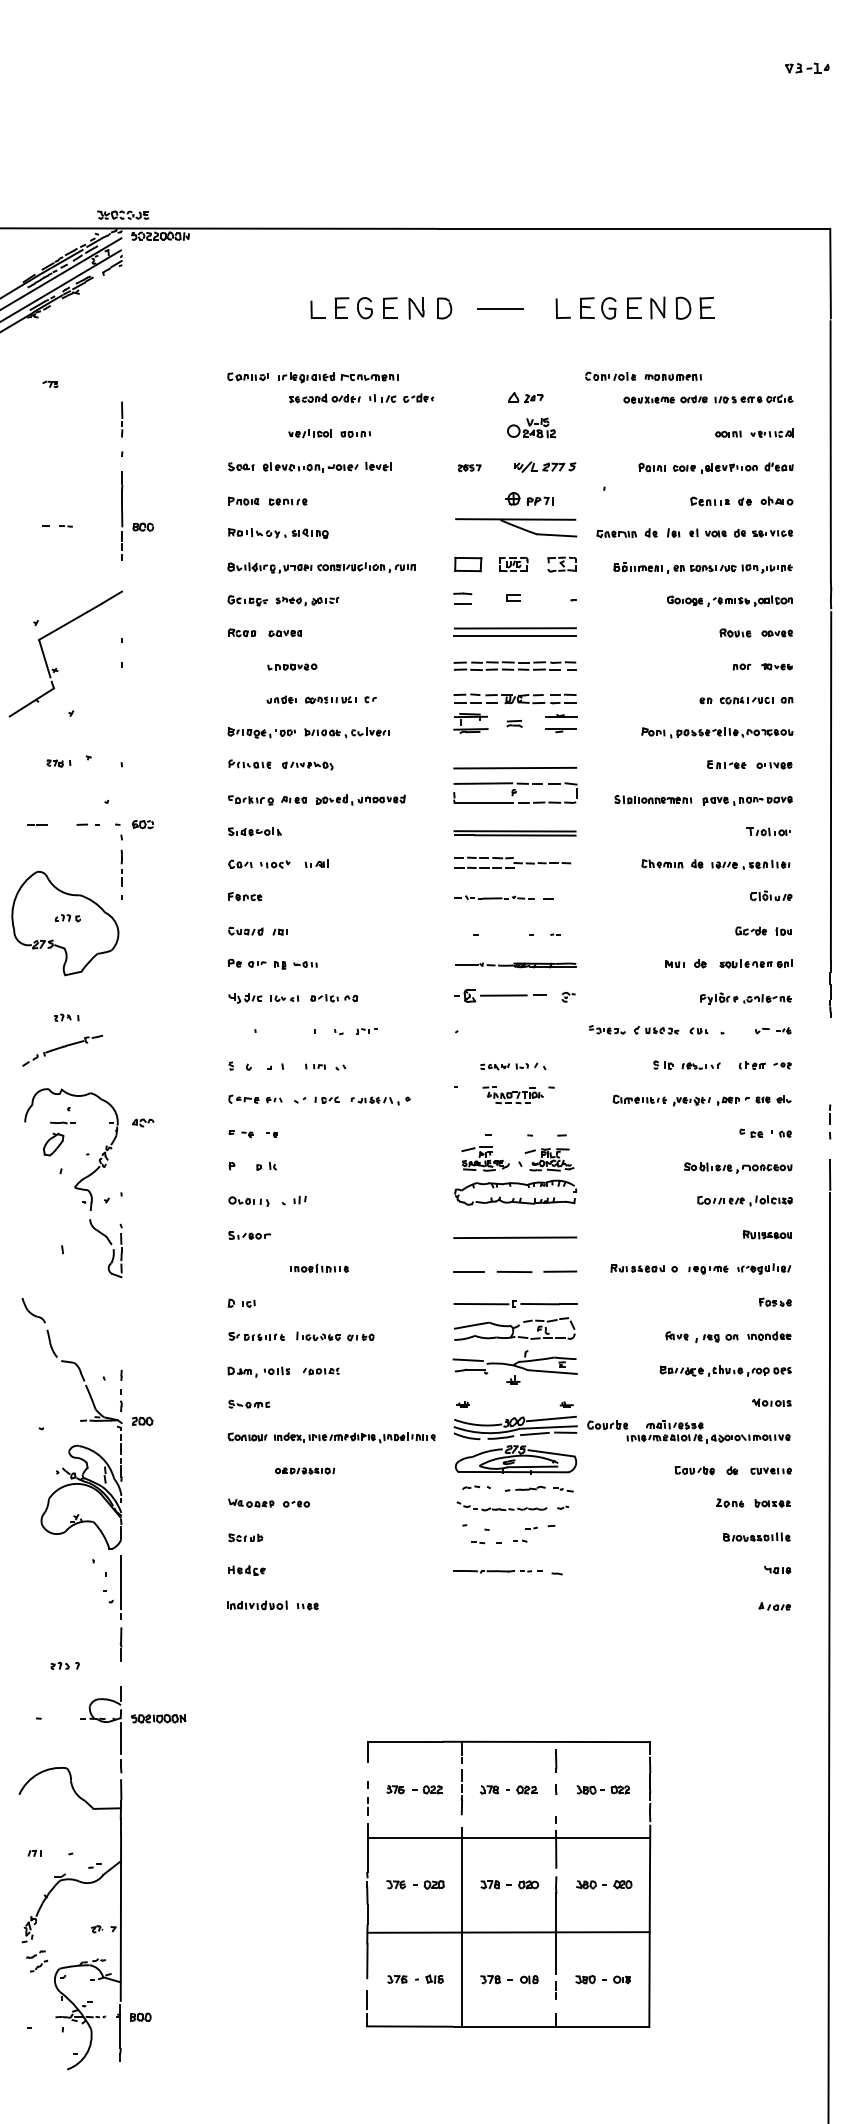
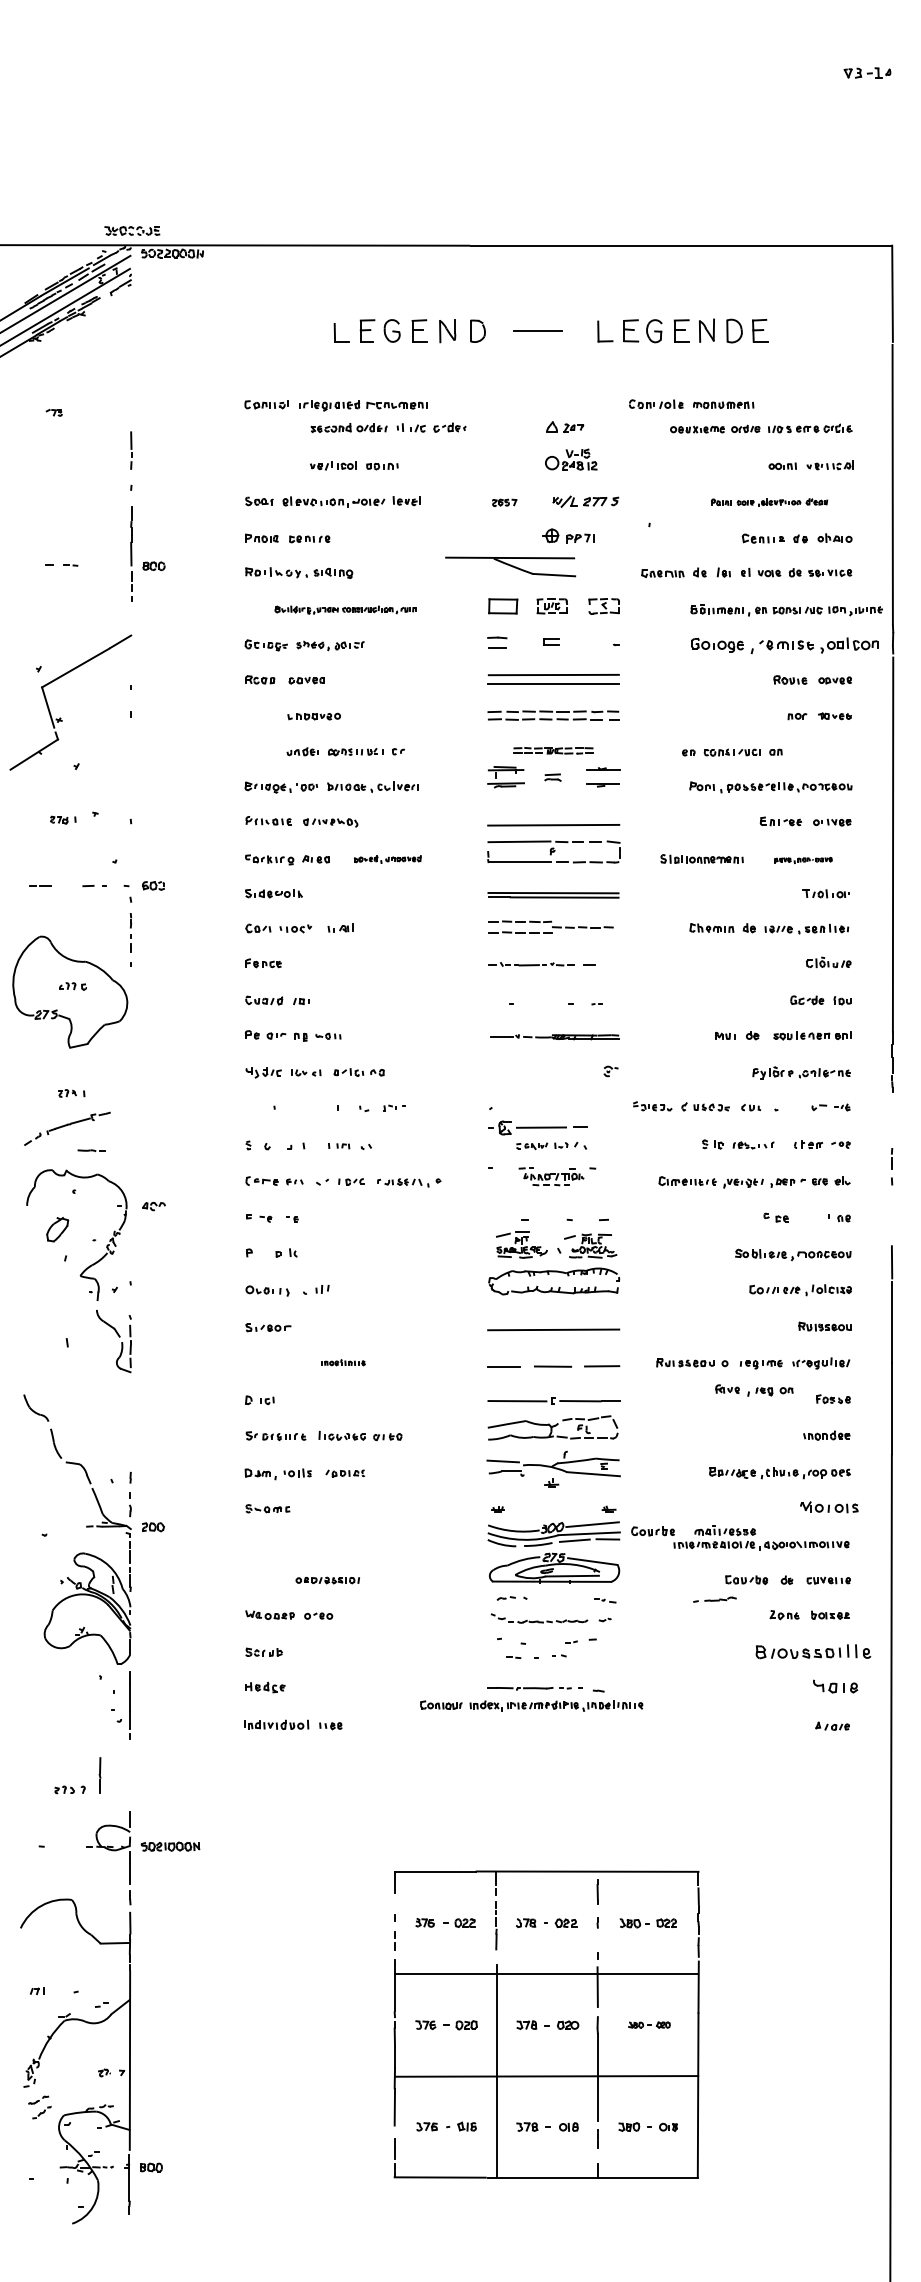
part: (715, 467) -> (768, 502), size x0.7
part: (516, 527) -> (511, 566), moved
part: (321, 567) -> (345, 609), size x0.7
part: (702, 567) -> (786, 609), moved
part: (729, 601) -> (783, 646), size x1.4
part: (514, 698) -> (552, 750), size x0.6
part: (746, 700) -> (732, 752), moved
part: (360, 799) -> (387, 858), size x0.7
part: (747, 800) -> (803, 859), size x0.6
part: (500, 995) -> (537, 1127), moved
part: (830, 1121) -> (892, 1166), moved
part: (62, 1122) -> (90, 1150), moved
part: (751, 1132) -> (776, 1216), moved
part: (319, 1267) -> (343, 1361), size x0.7
part: (701, 1337) -> (753, 1390), moved
part: (771, 1402) -> (829, 1506), size x1.4
part: (331, 1437) -> (531, 1705), moved
part: (525, 1488) -> (715, 1599), moved
part: (756, 1536) -> (812, 1650), size x1.6
part: (777, 1569) -> (835, 1686), size x1.6
line: (120, 1644) -> (99, 1775), moved
part: (604, 1884) -> (649, 2024), size x0.7

